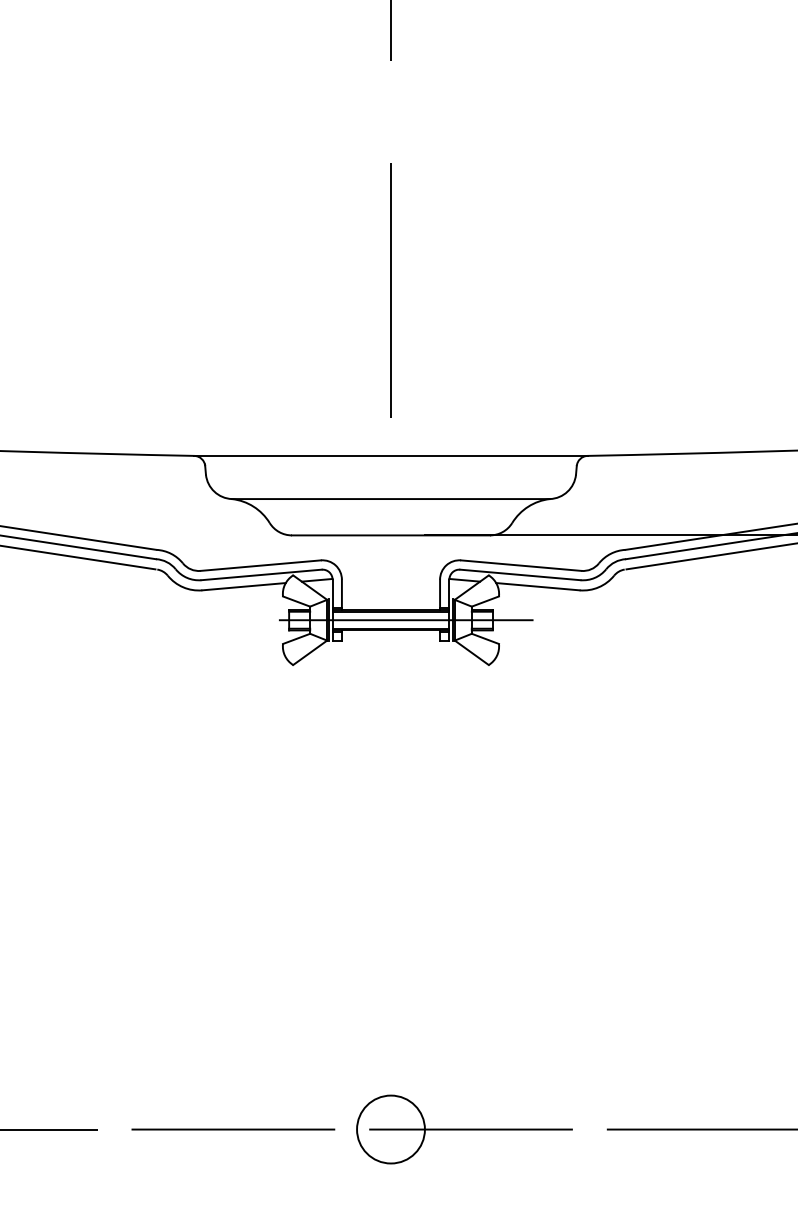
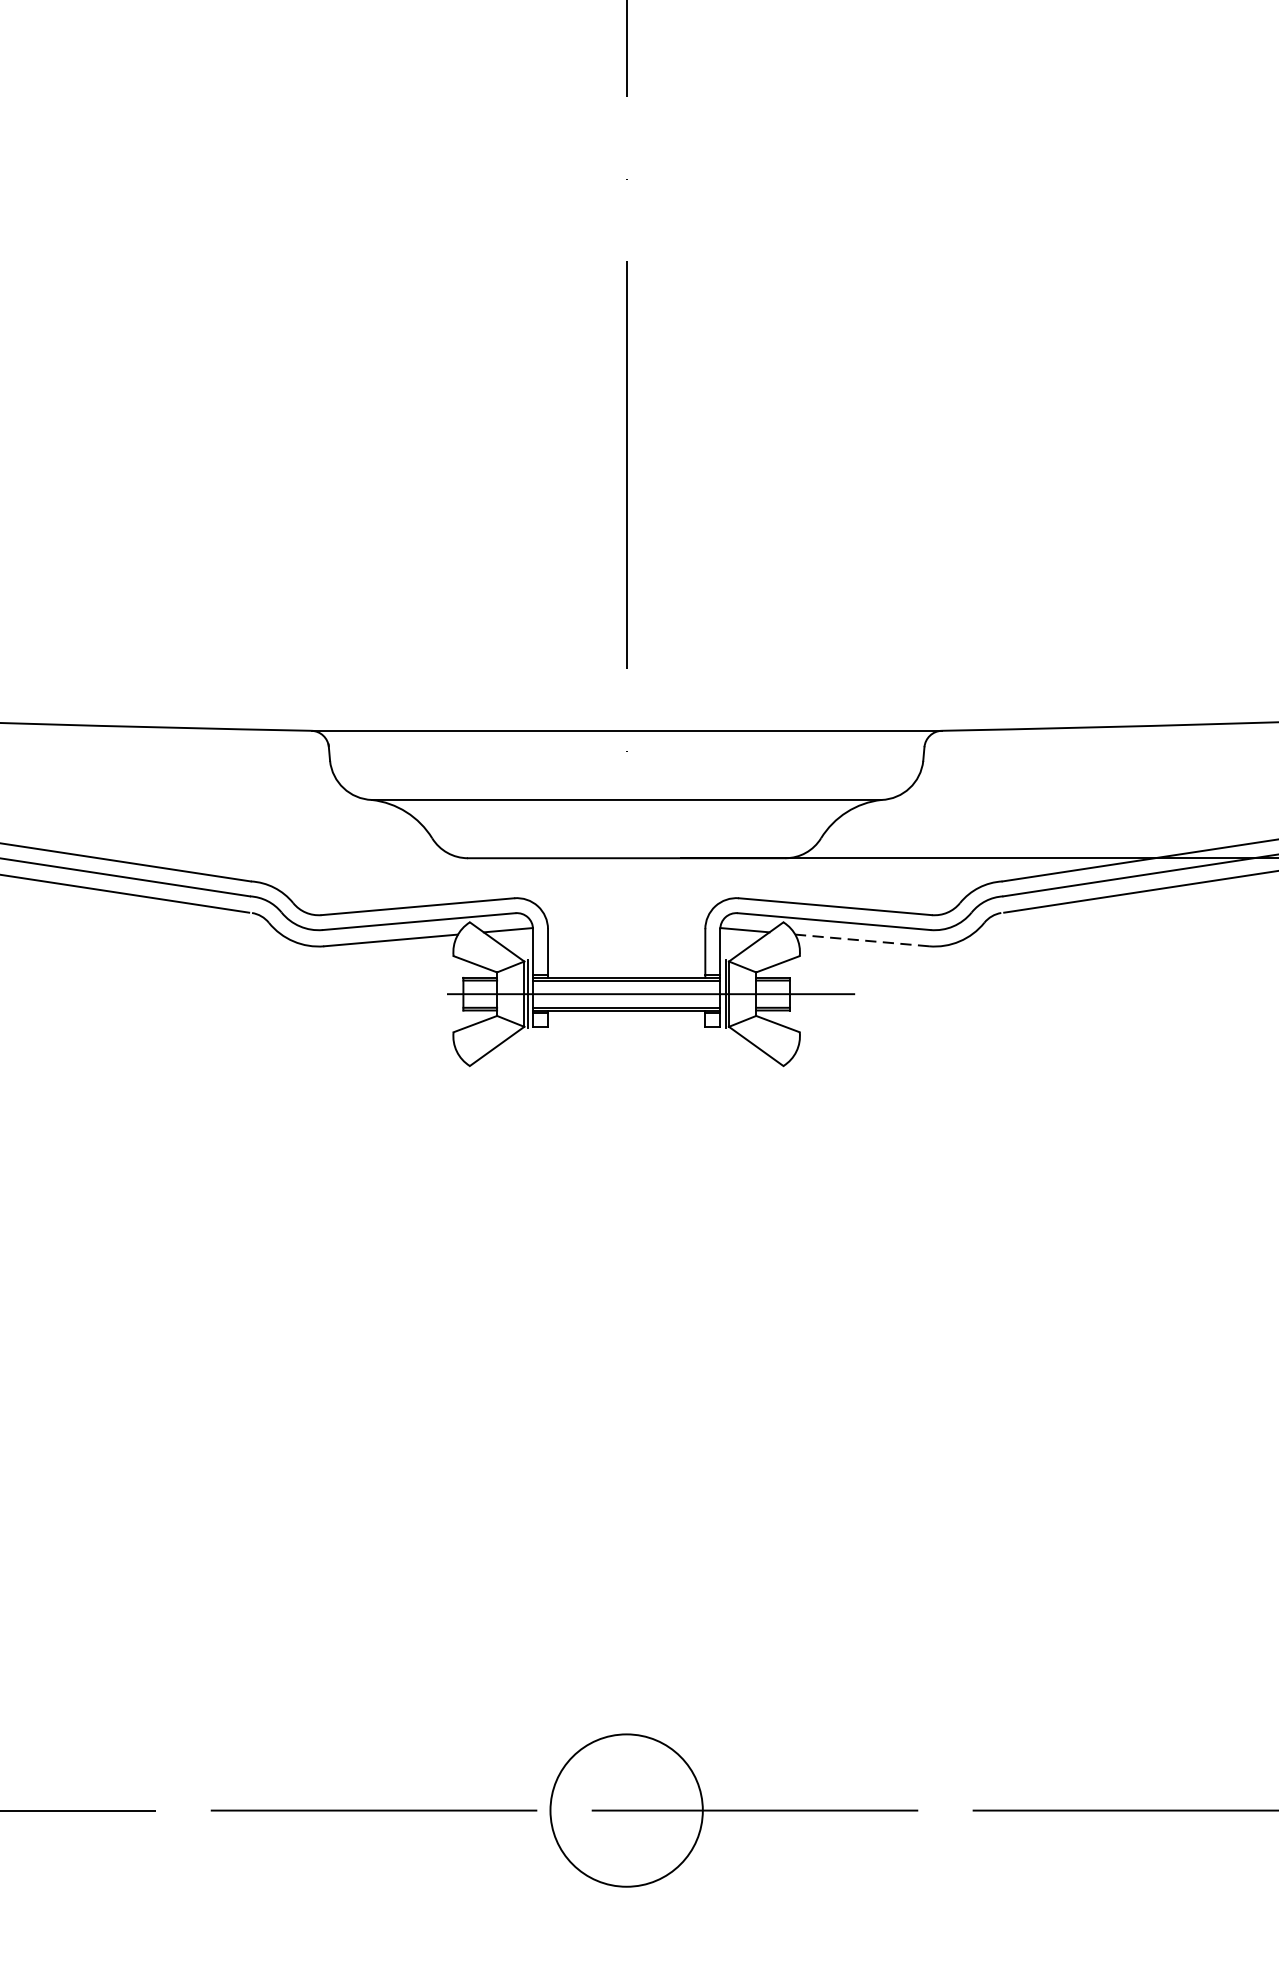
line: (537, 586) -> (861, 940), solid -> dashed
circle: (390, 1129) -> (625, 1810), size x1.4

